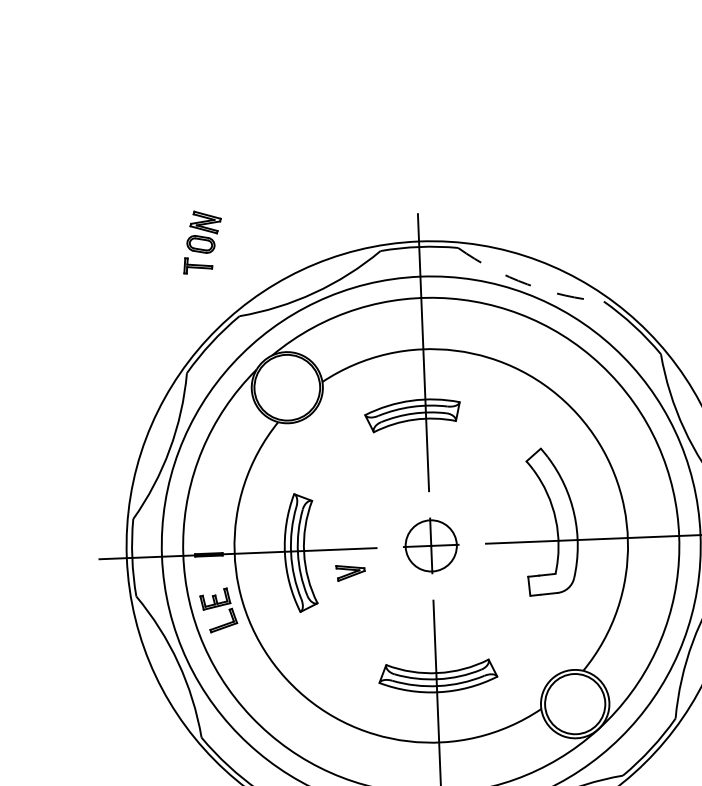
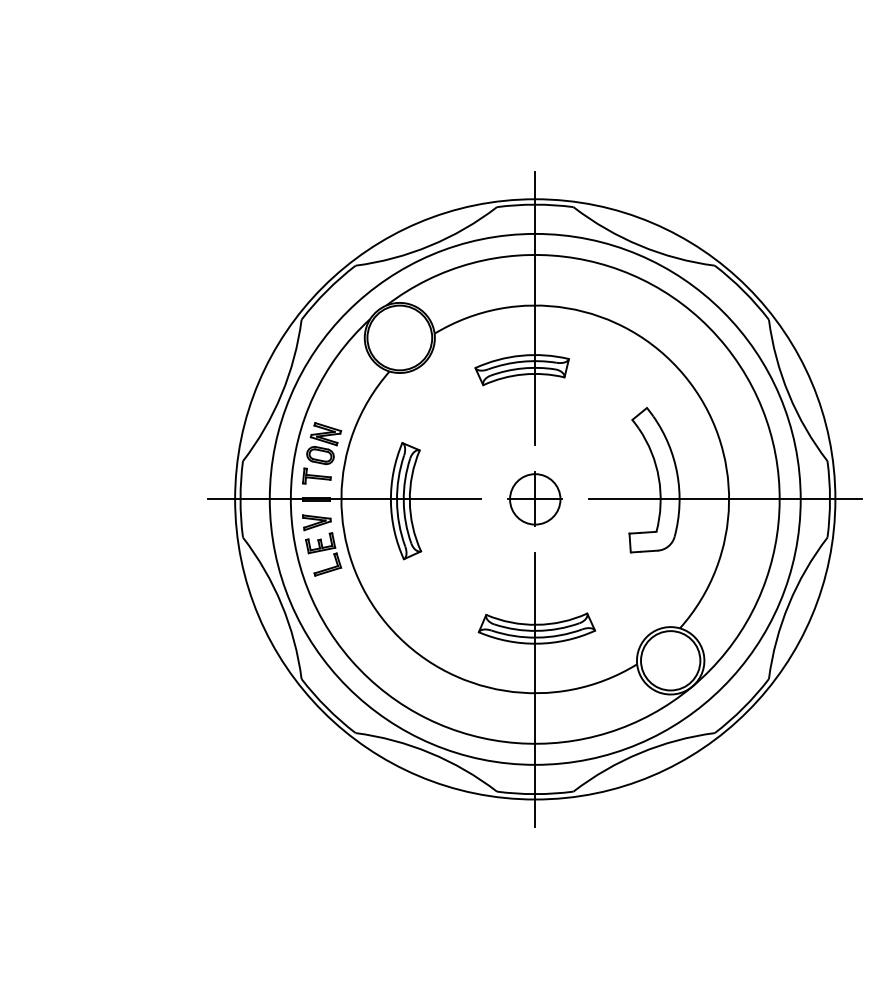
part: (202, 242) -> (322, 453), moved
arc: (527, 284) -> (640, 245), dashed -> solid
part: (350, 572) -> (316, 522), moved

